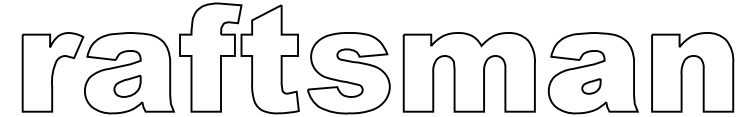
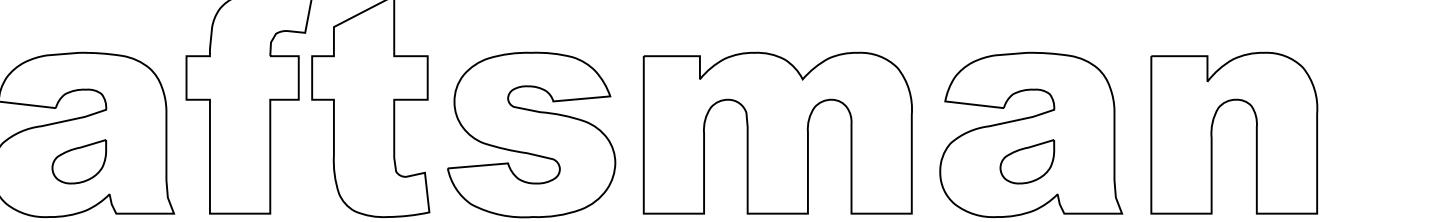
part: (591, 86) -> (1027, 162), size x1.43

